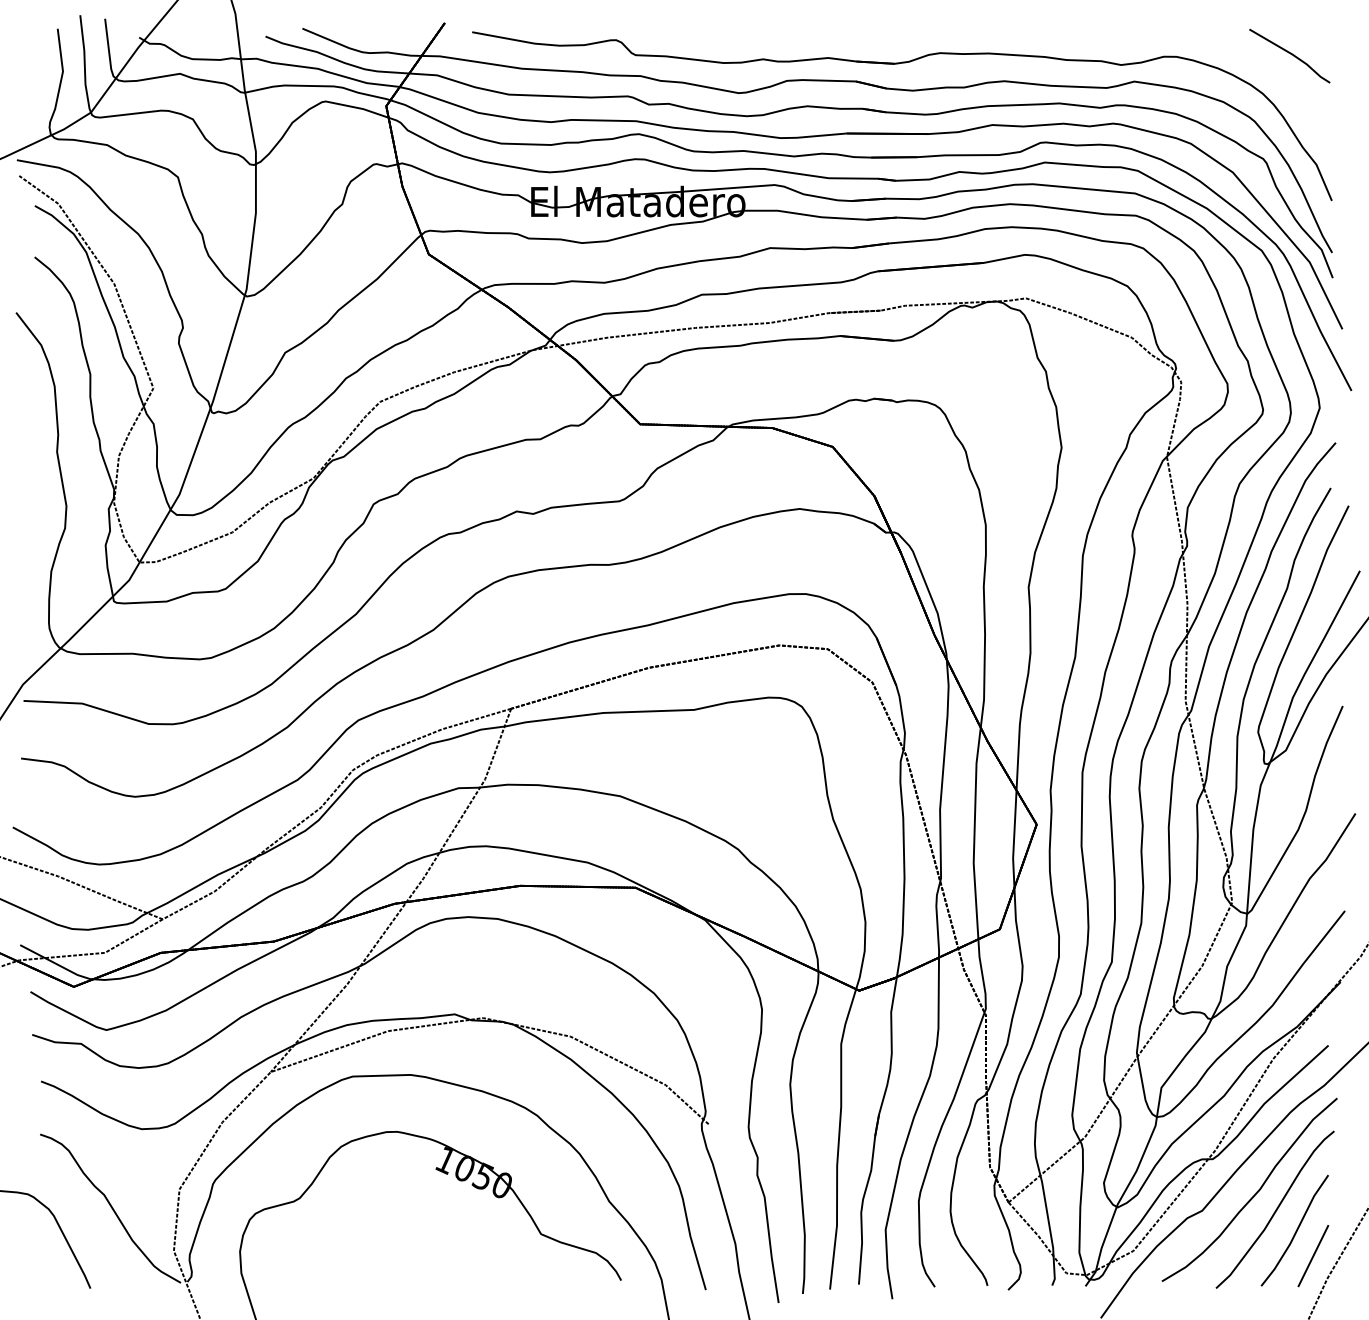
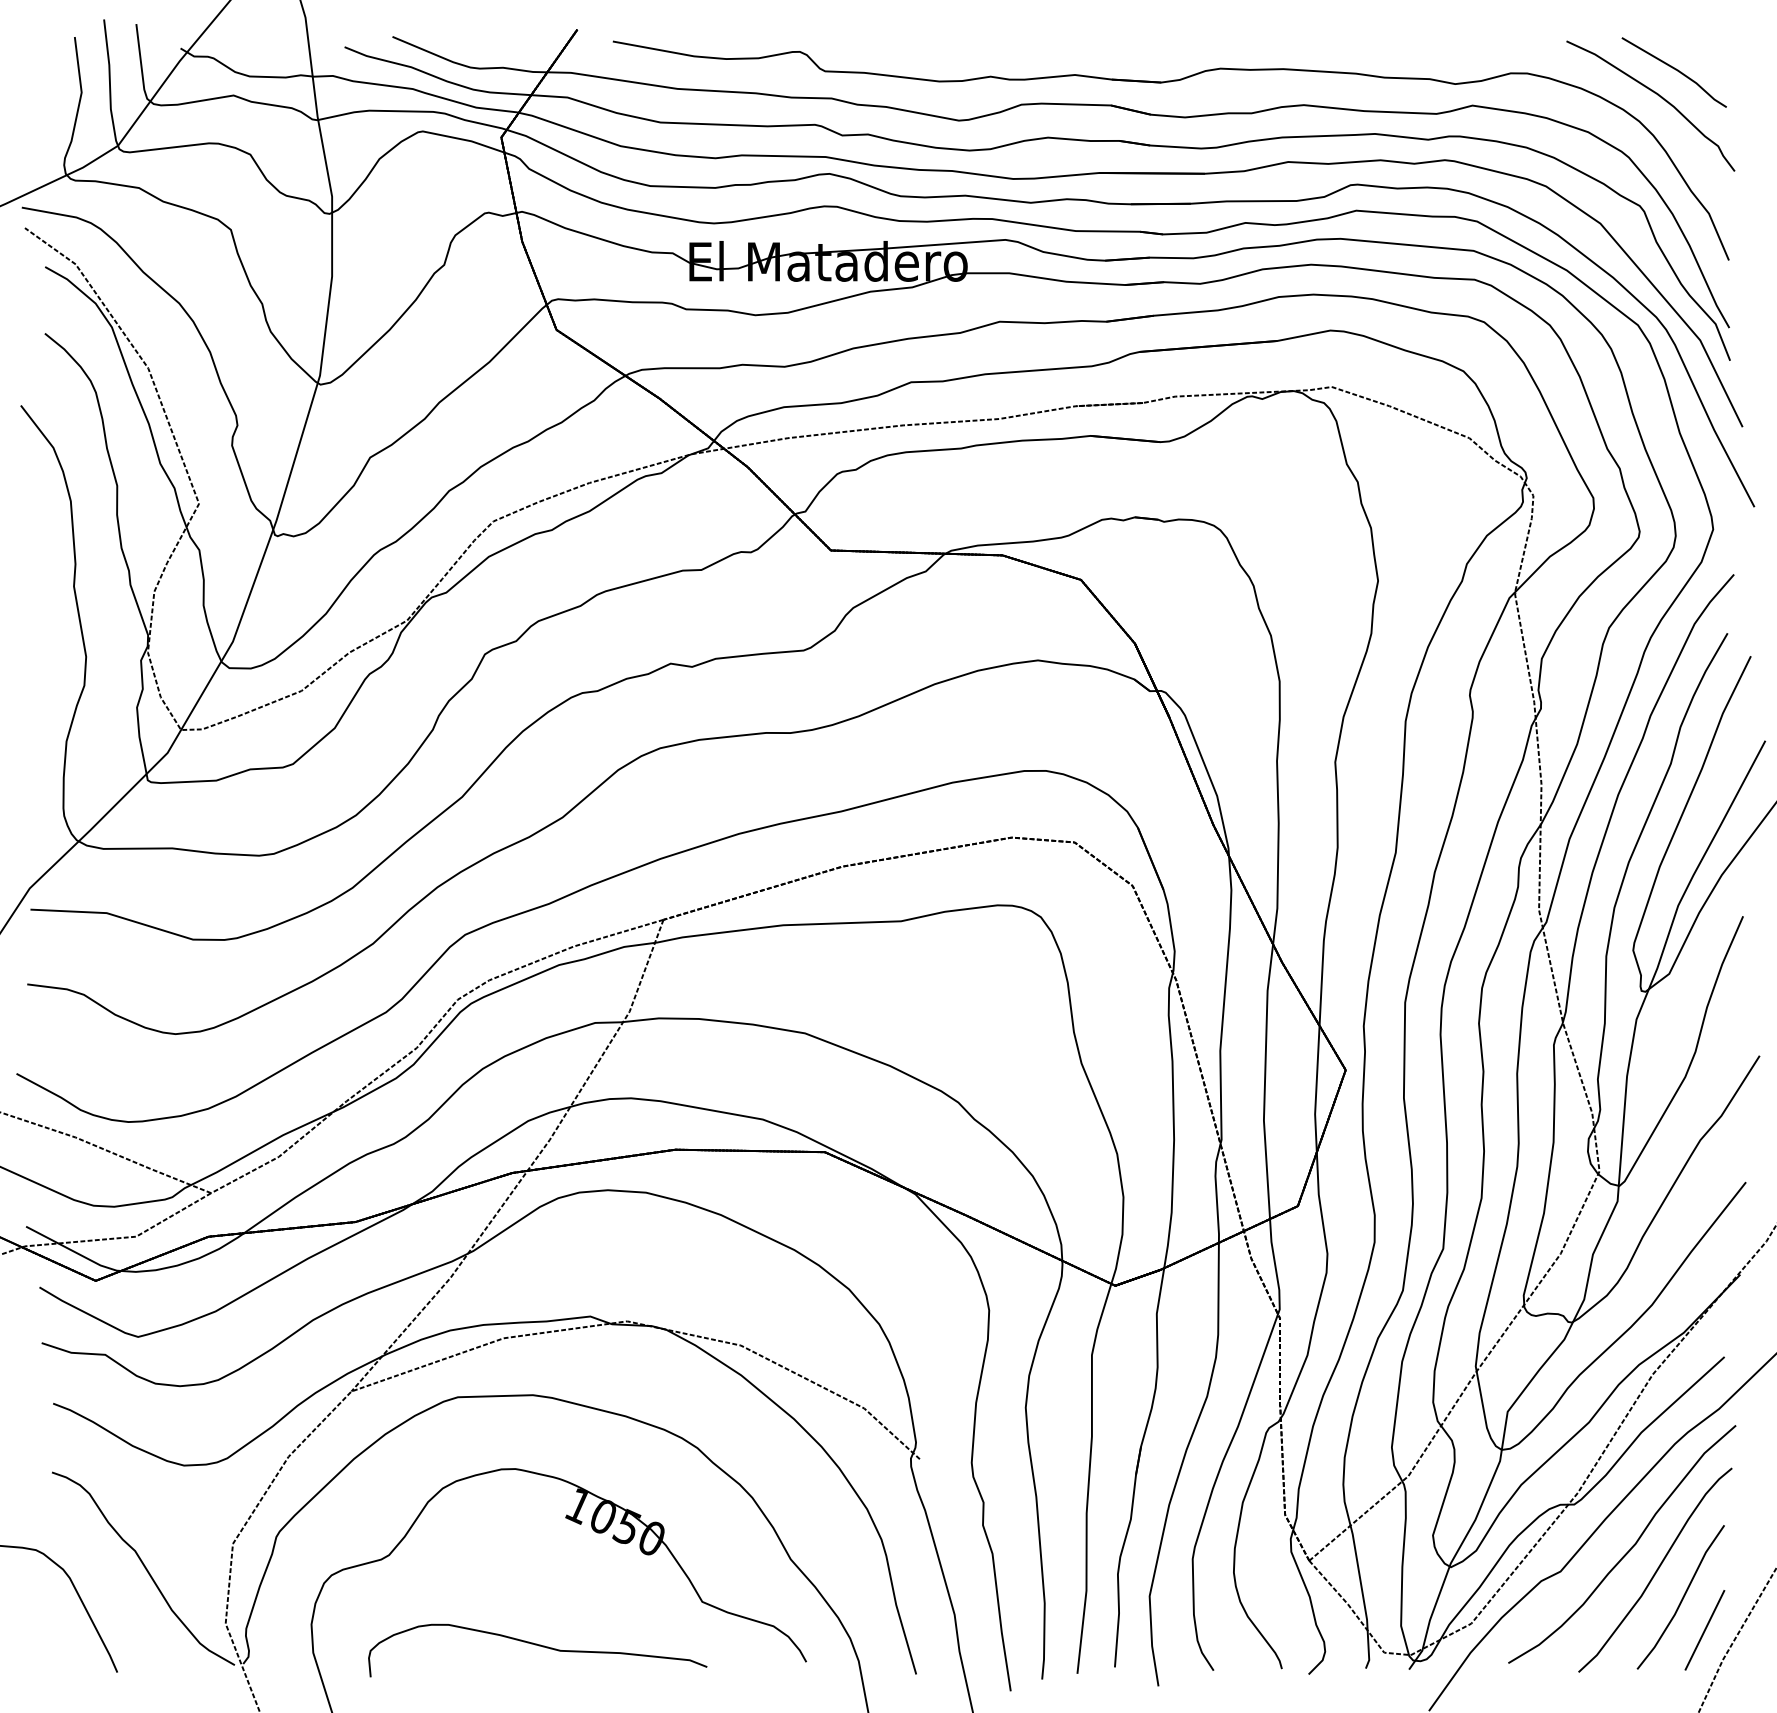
curve: (1277, 74) -> (1658, 96), added
curve: (414, 1268) -> (538, 1646), added

